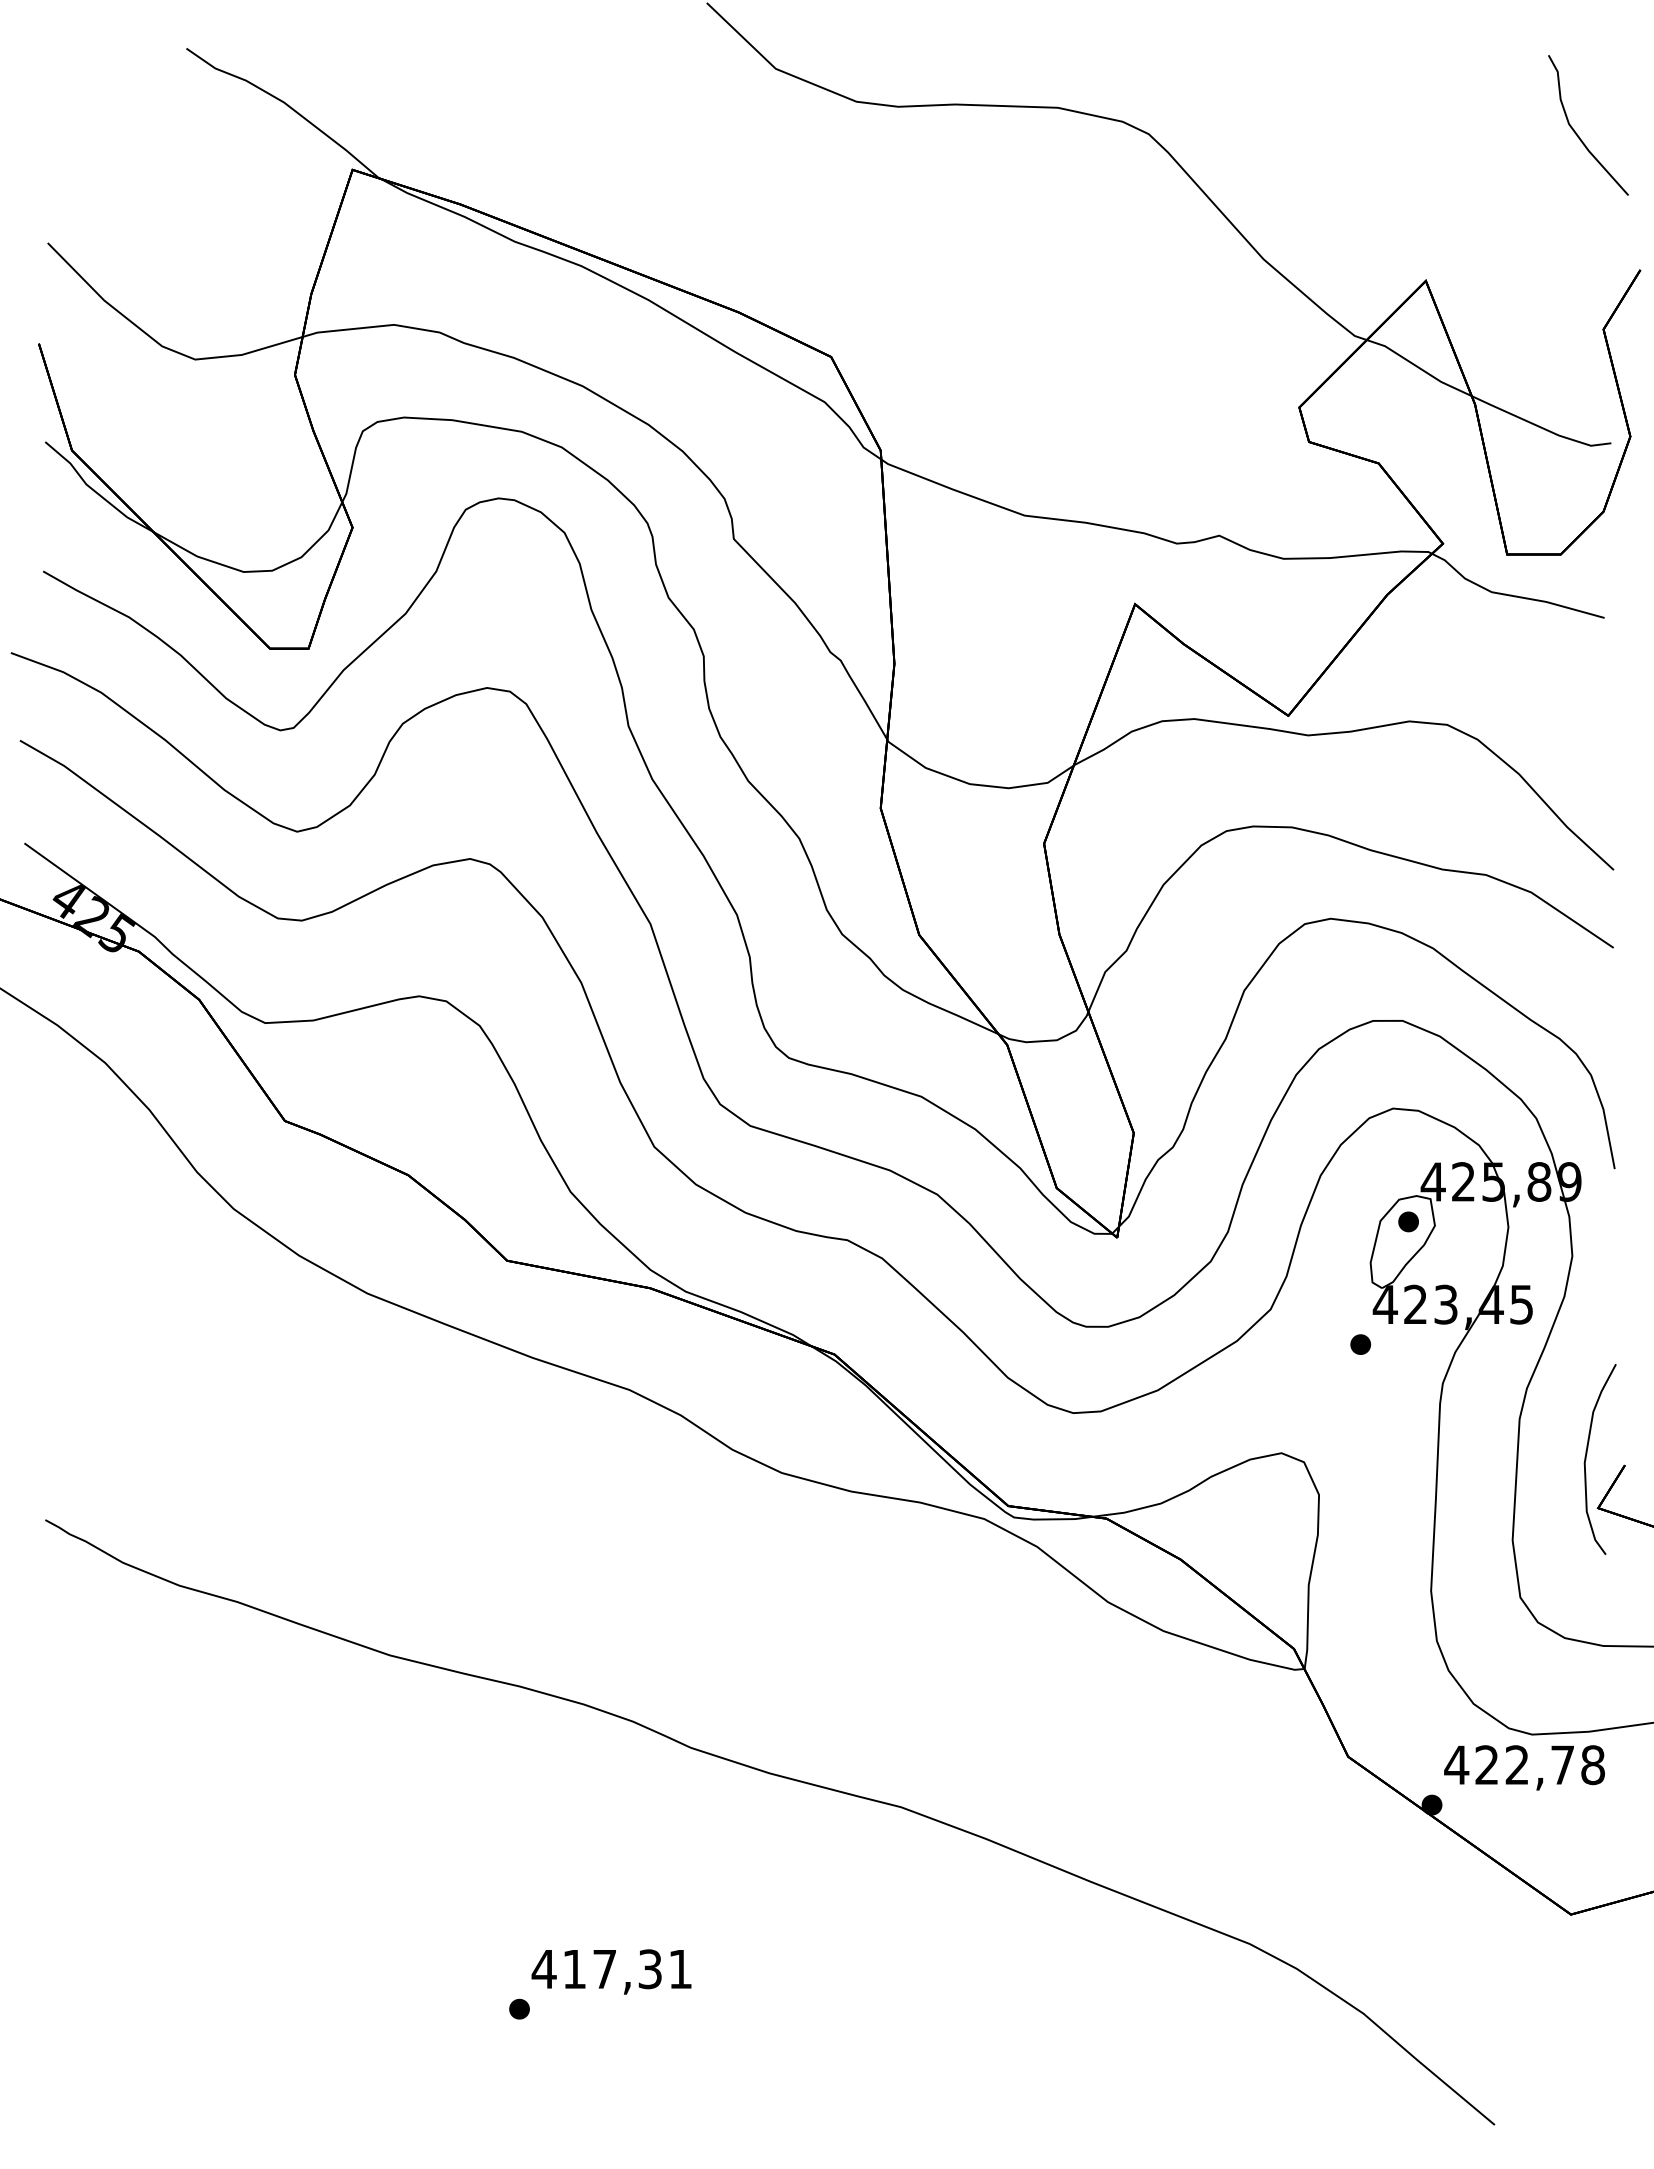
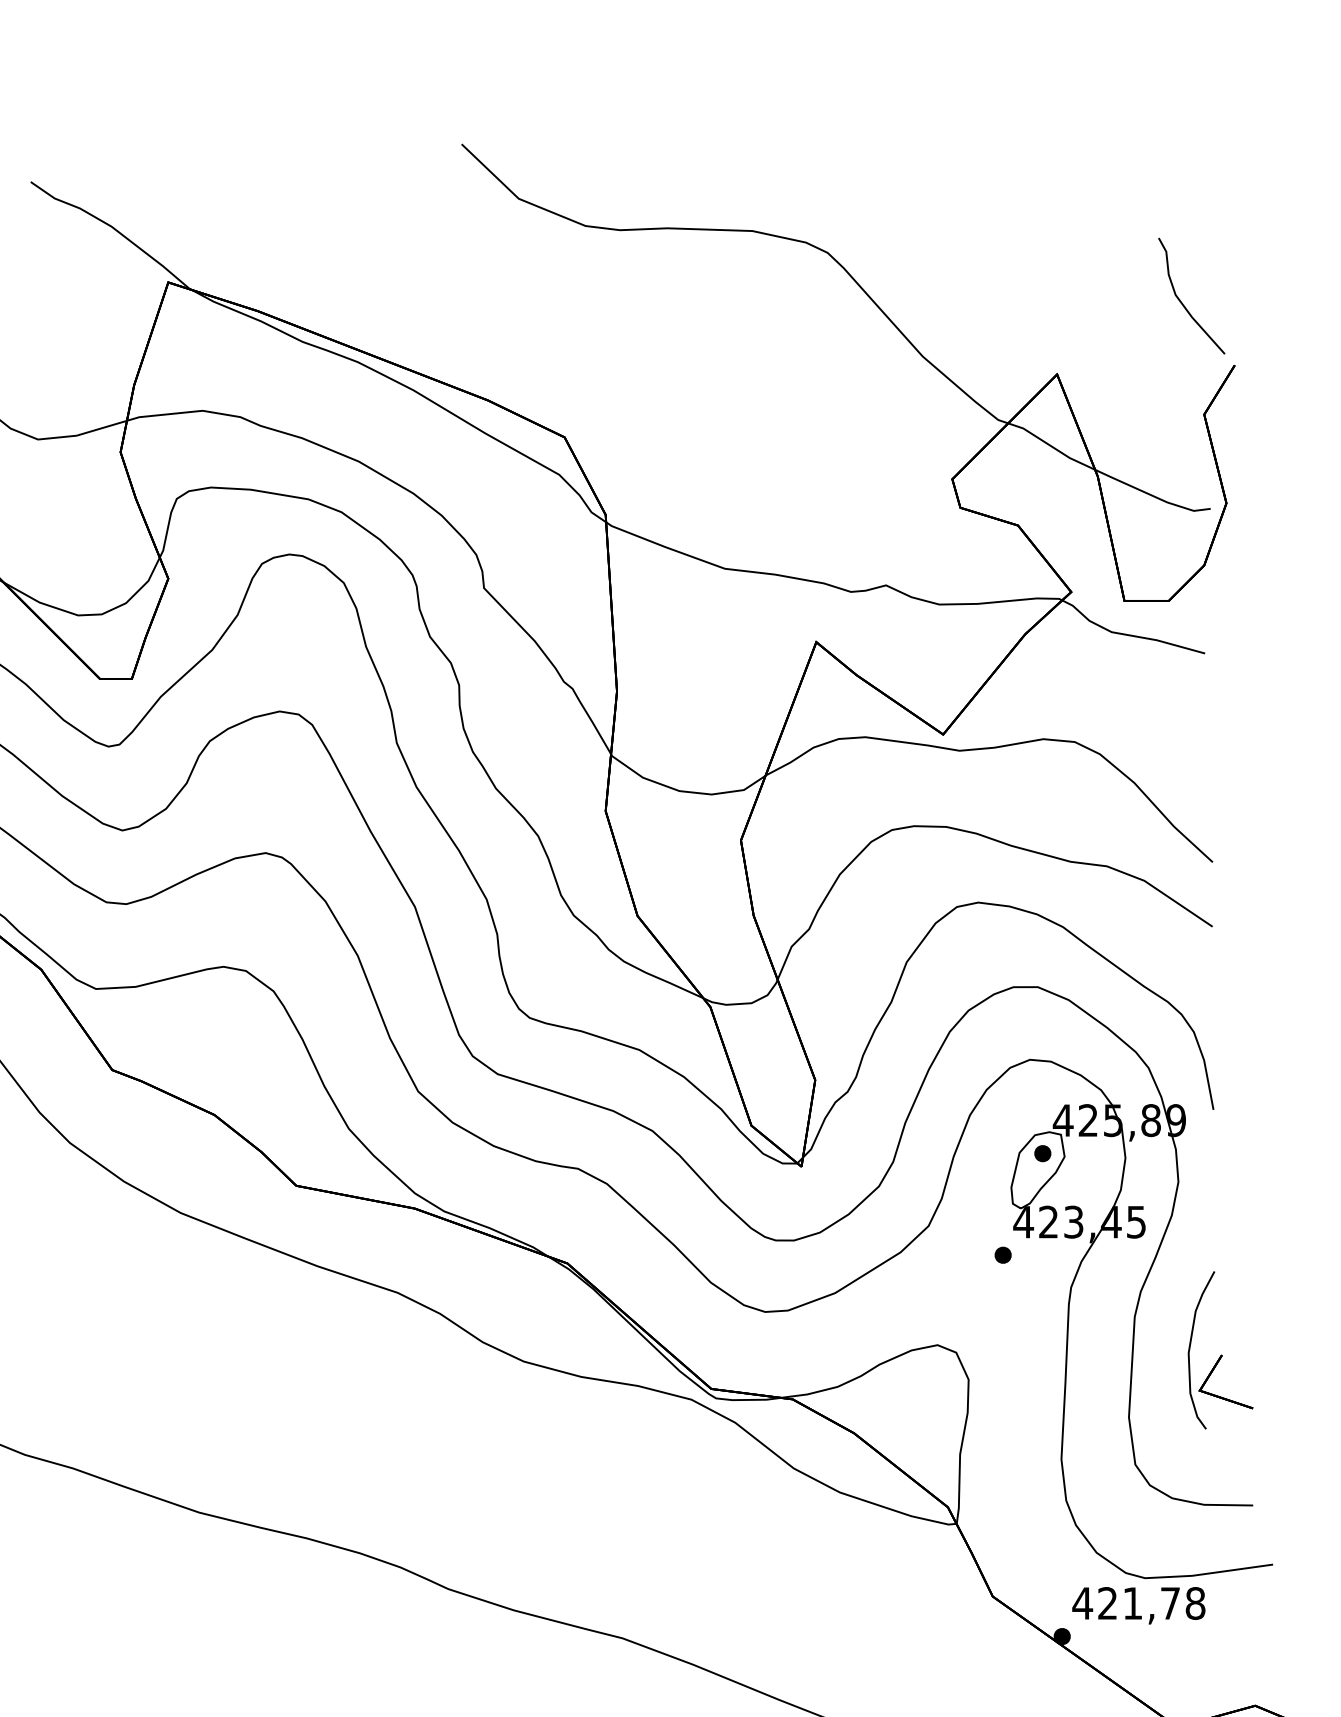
part: (1577, 133) -> (1182, 302), moved
text: (1516, 1764) -> (1132, 1602), 422,78 -> 421,78

